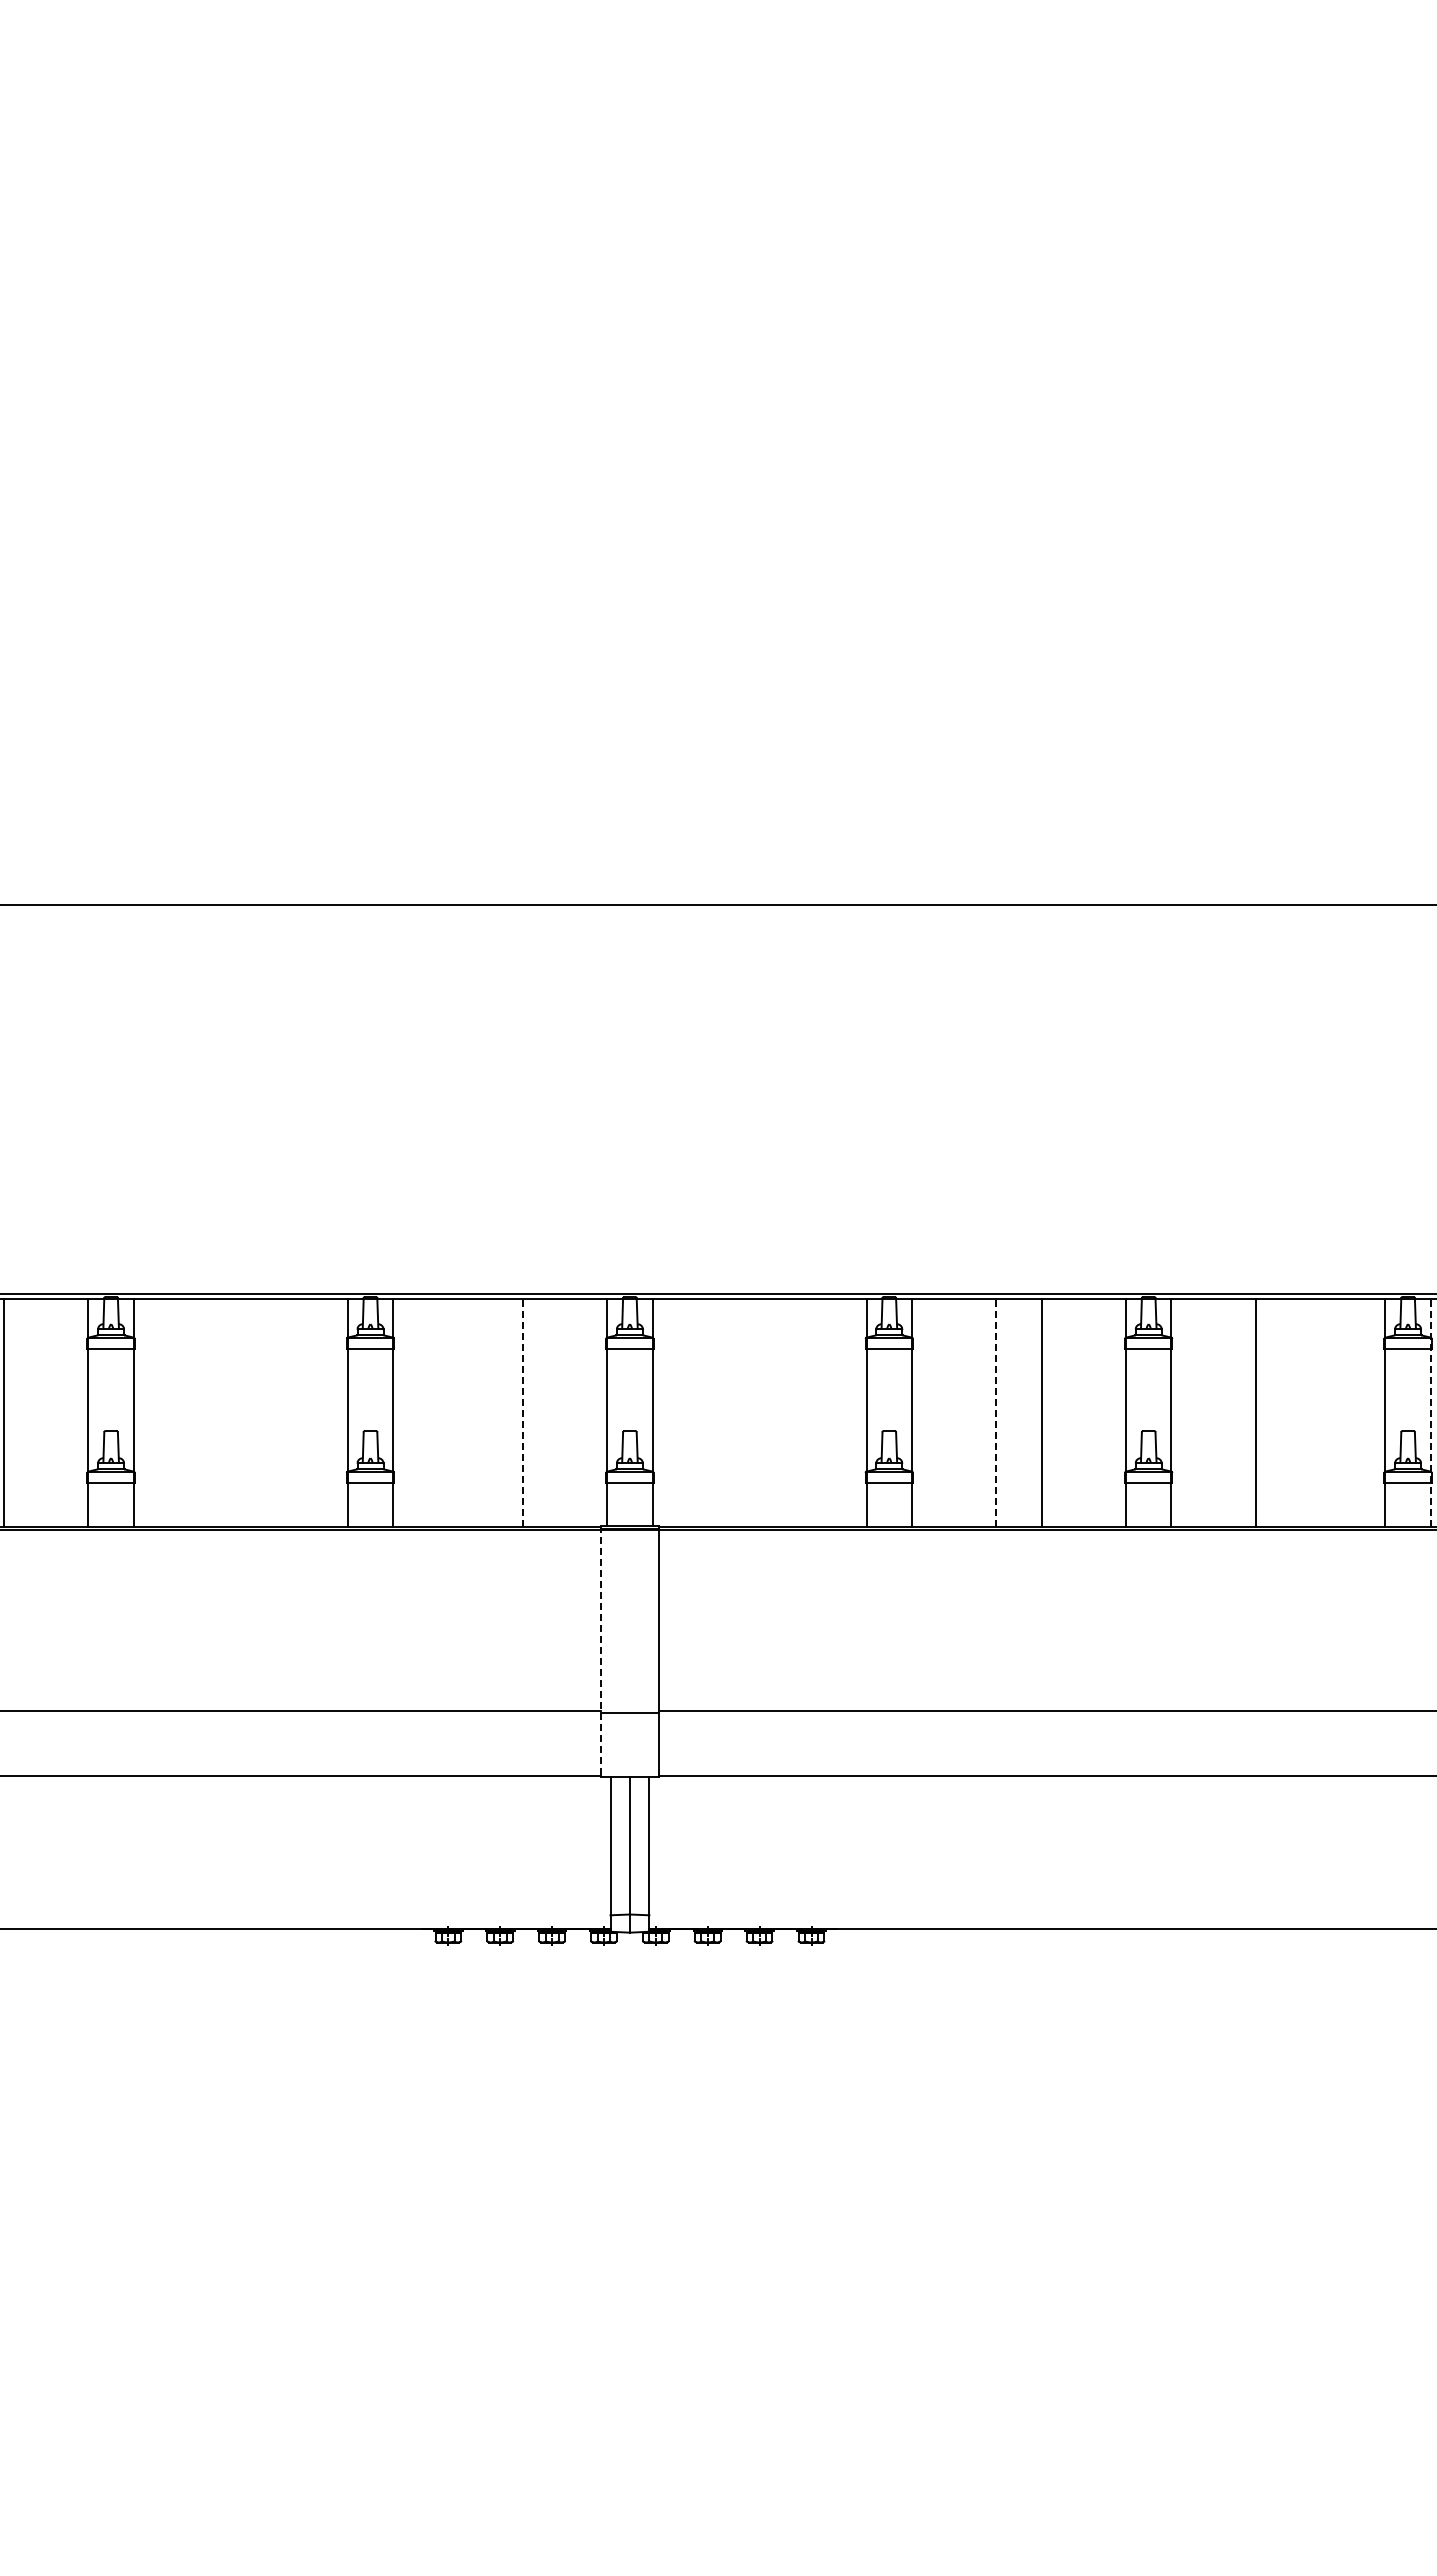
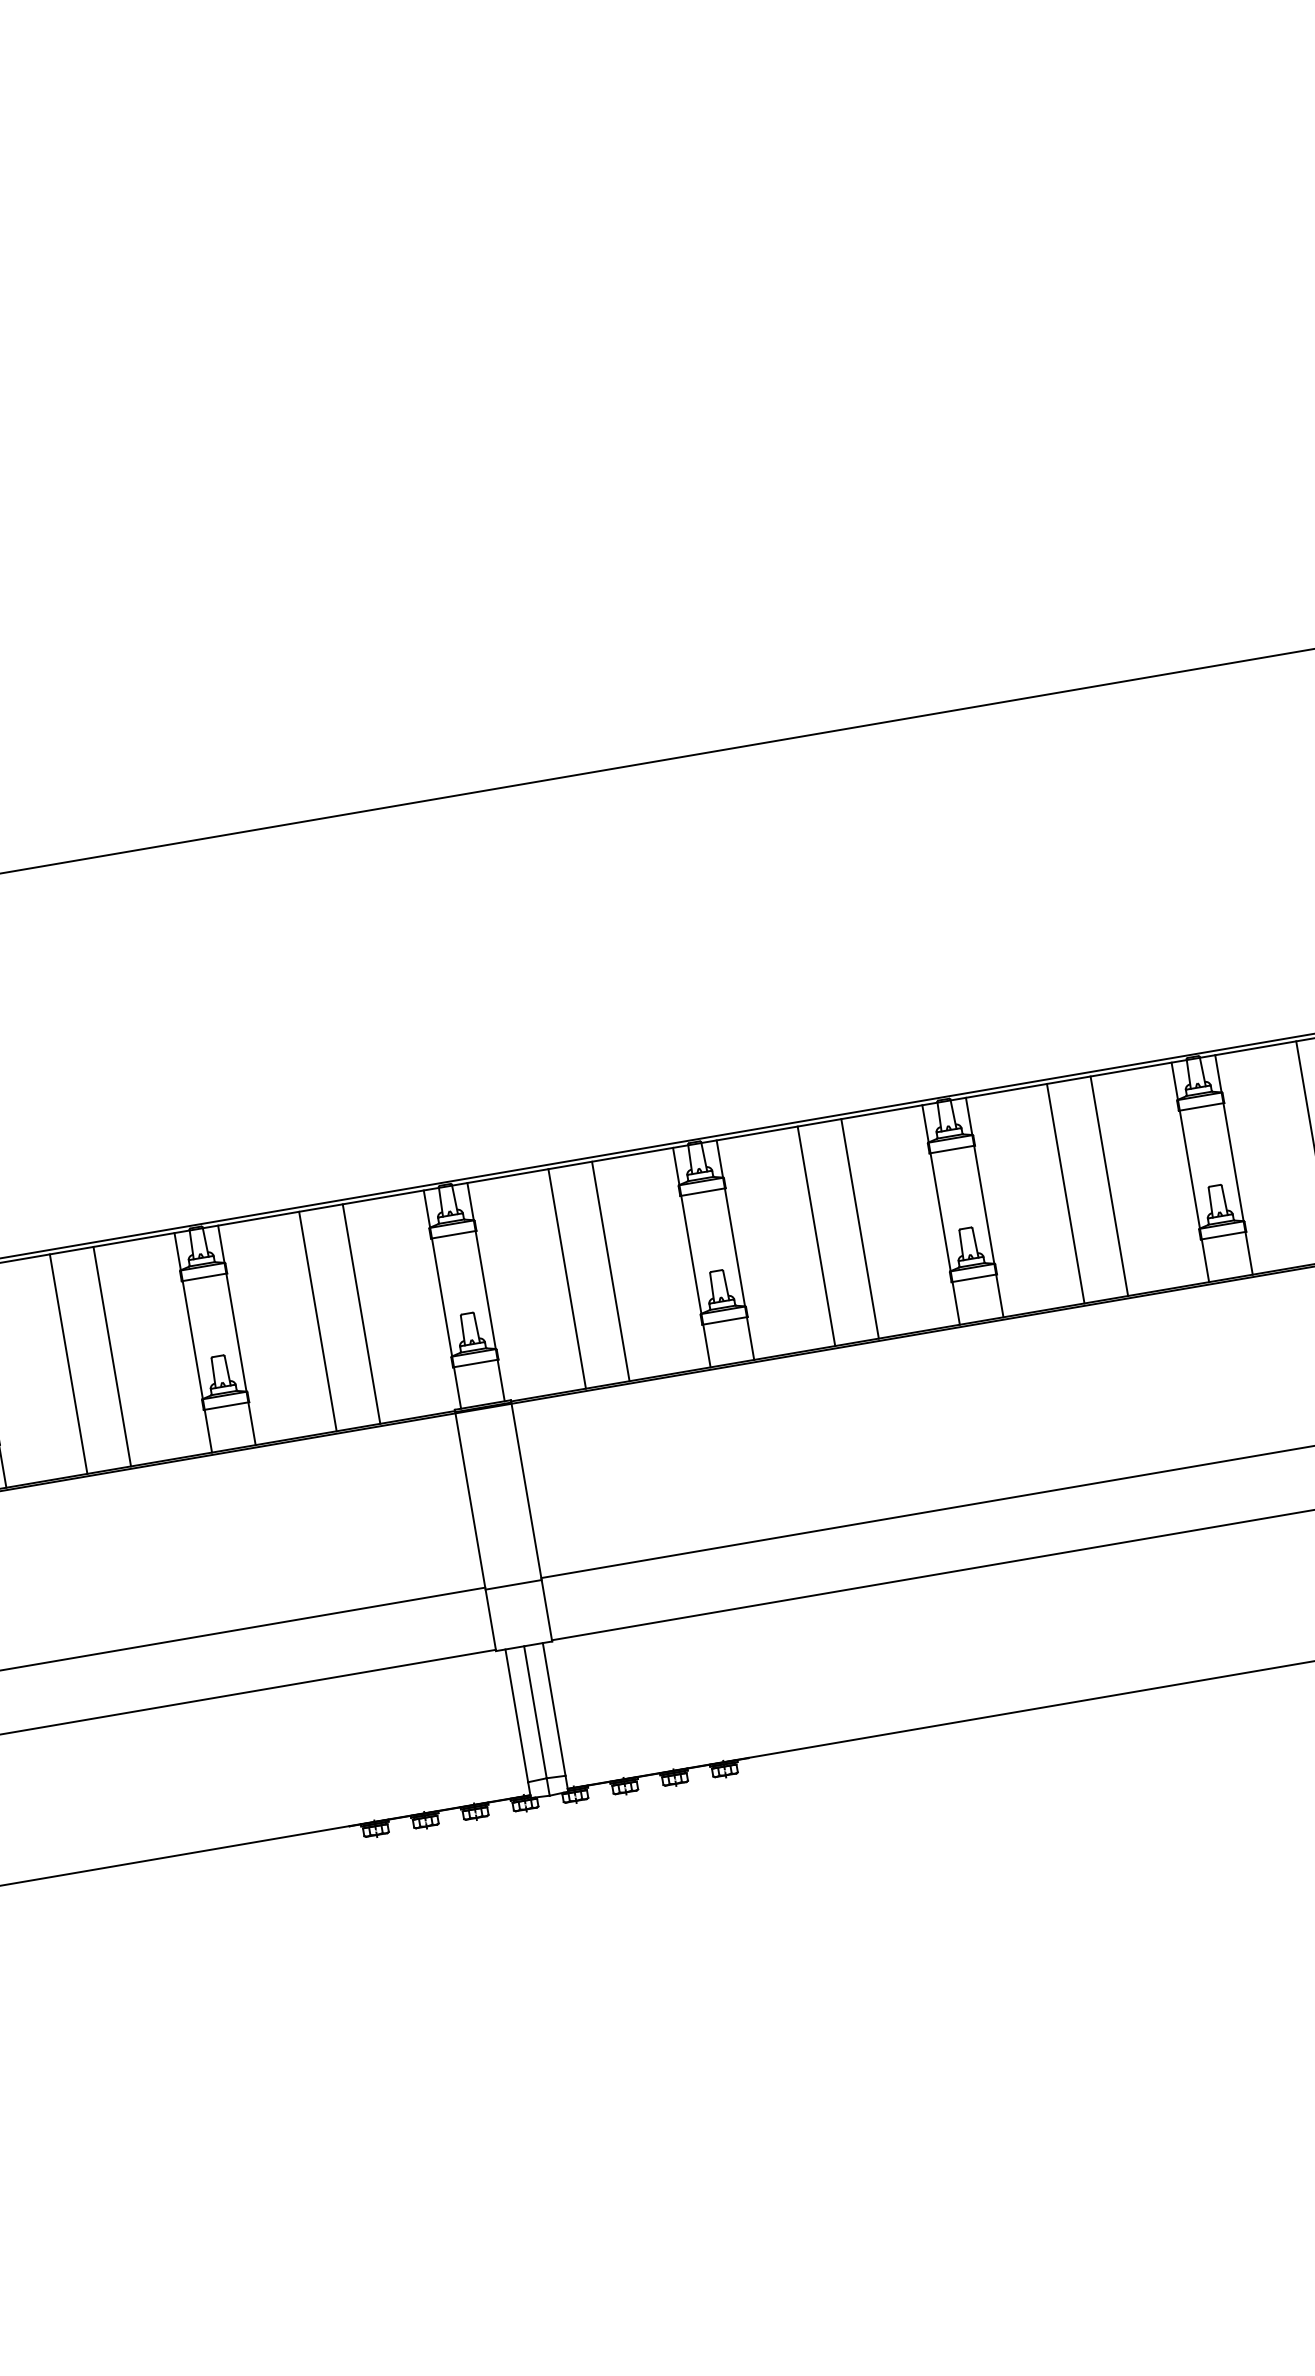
line: (218, 1412) -> (68, 1363), added
line: (263, 1412) -> (112, 1356), added
line: (477, 1412) -> (317, 1320), added
line: (522, 1412) -> (360, 1313), dashed -> solid
line: (736, 1412) -> (566, 1278), added
line: (782, 1412) -> (610, 1270), added
line: (996, 1412) -> (816, 1235), dashed -> solid
line: (1301, 1412) -> (1109, 1185), added
line: (1430, 1412) -> (1233, 1164), dashed -> solid
line: (600, 1651) -> (475, 1530), dashed -> solid

